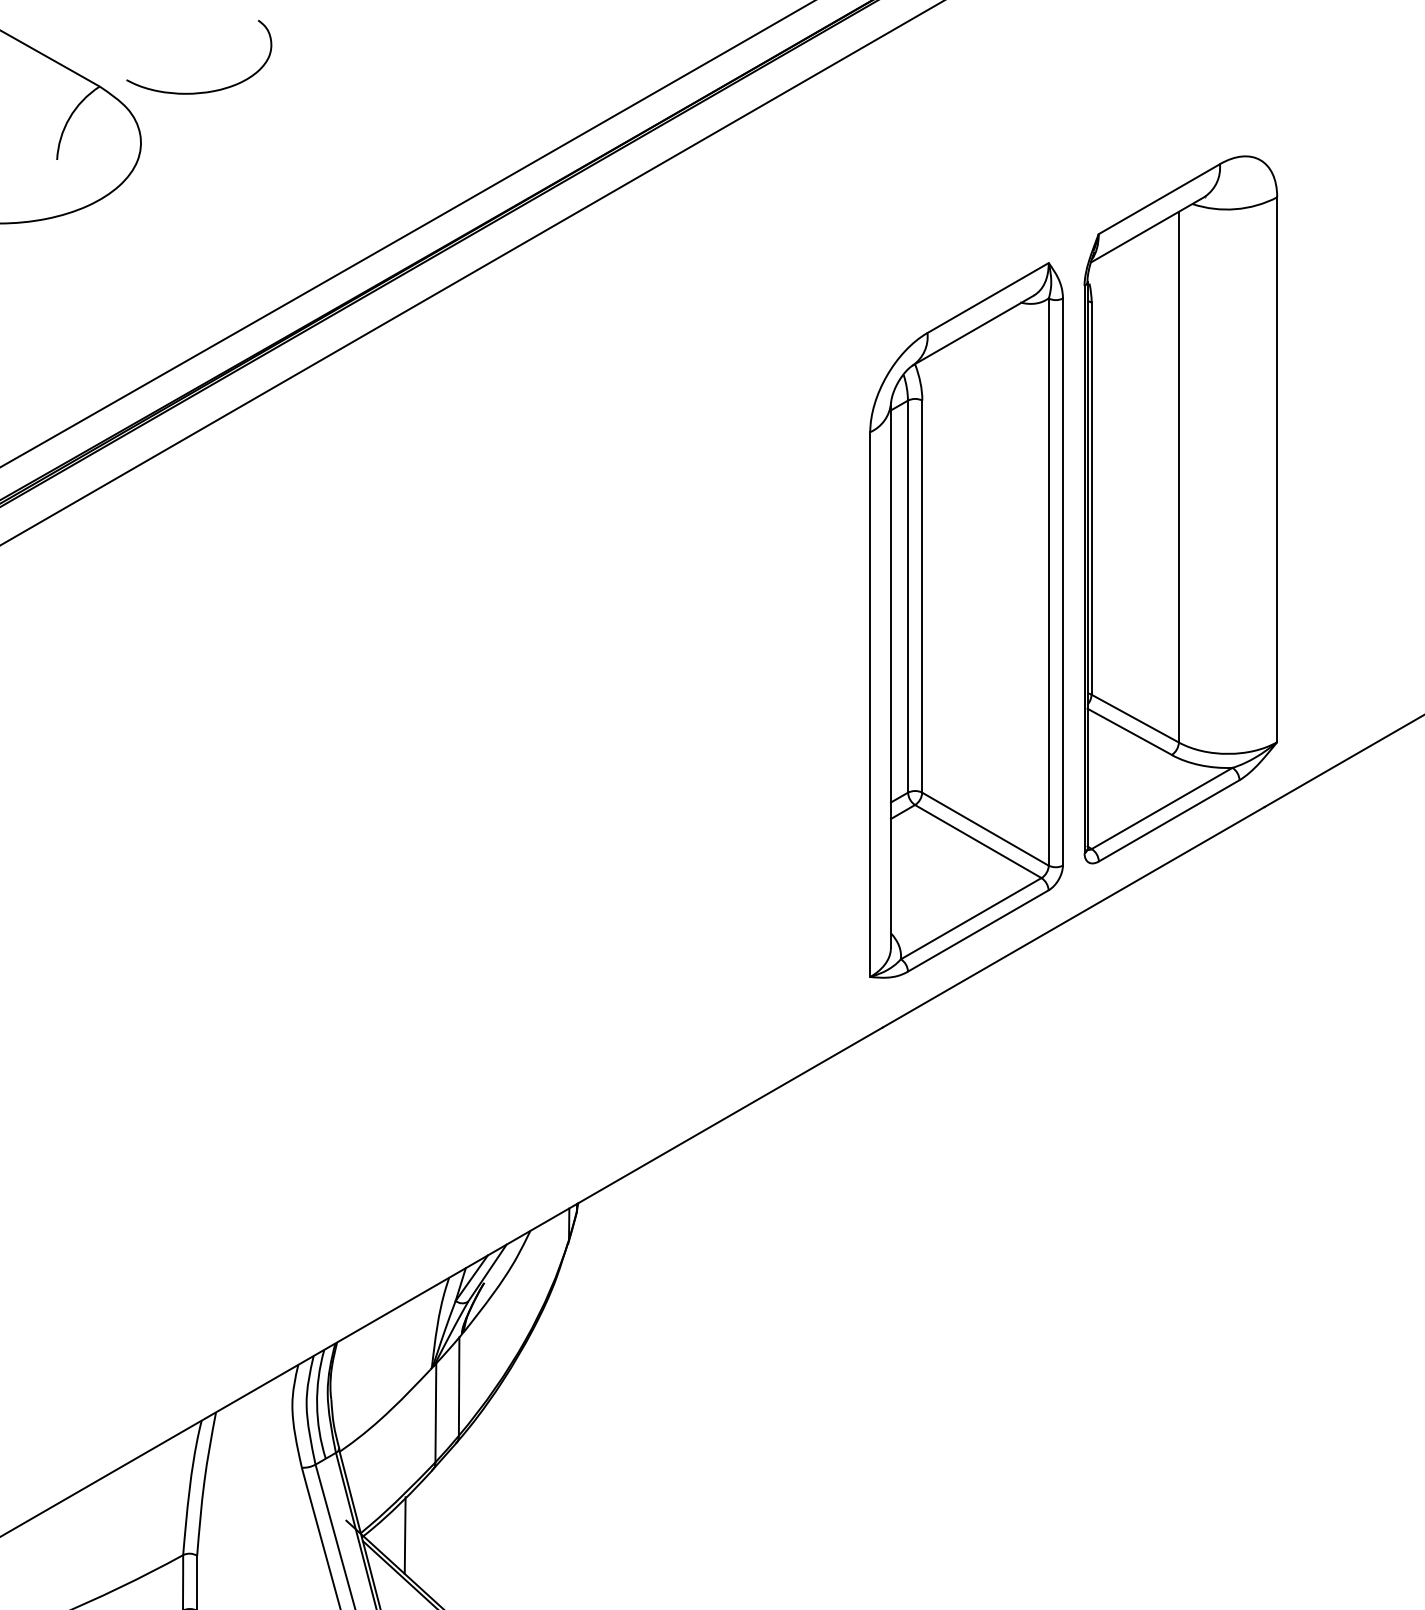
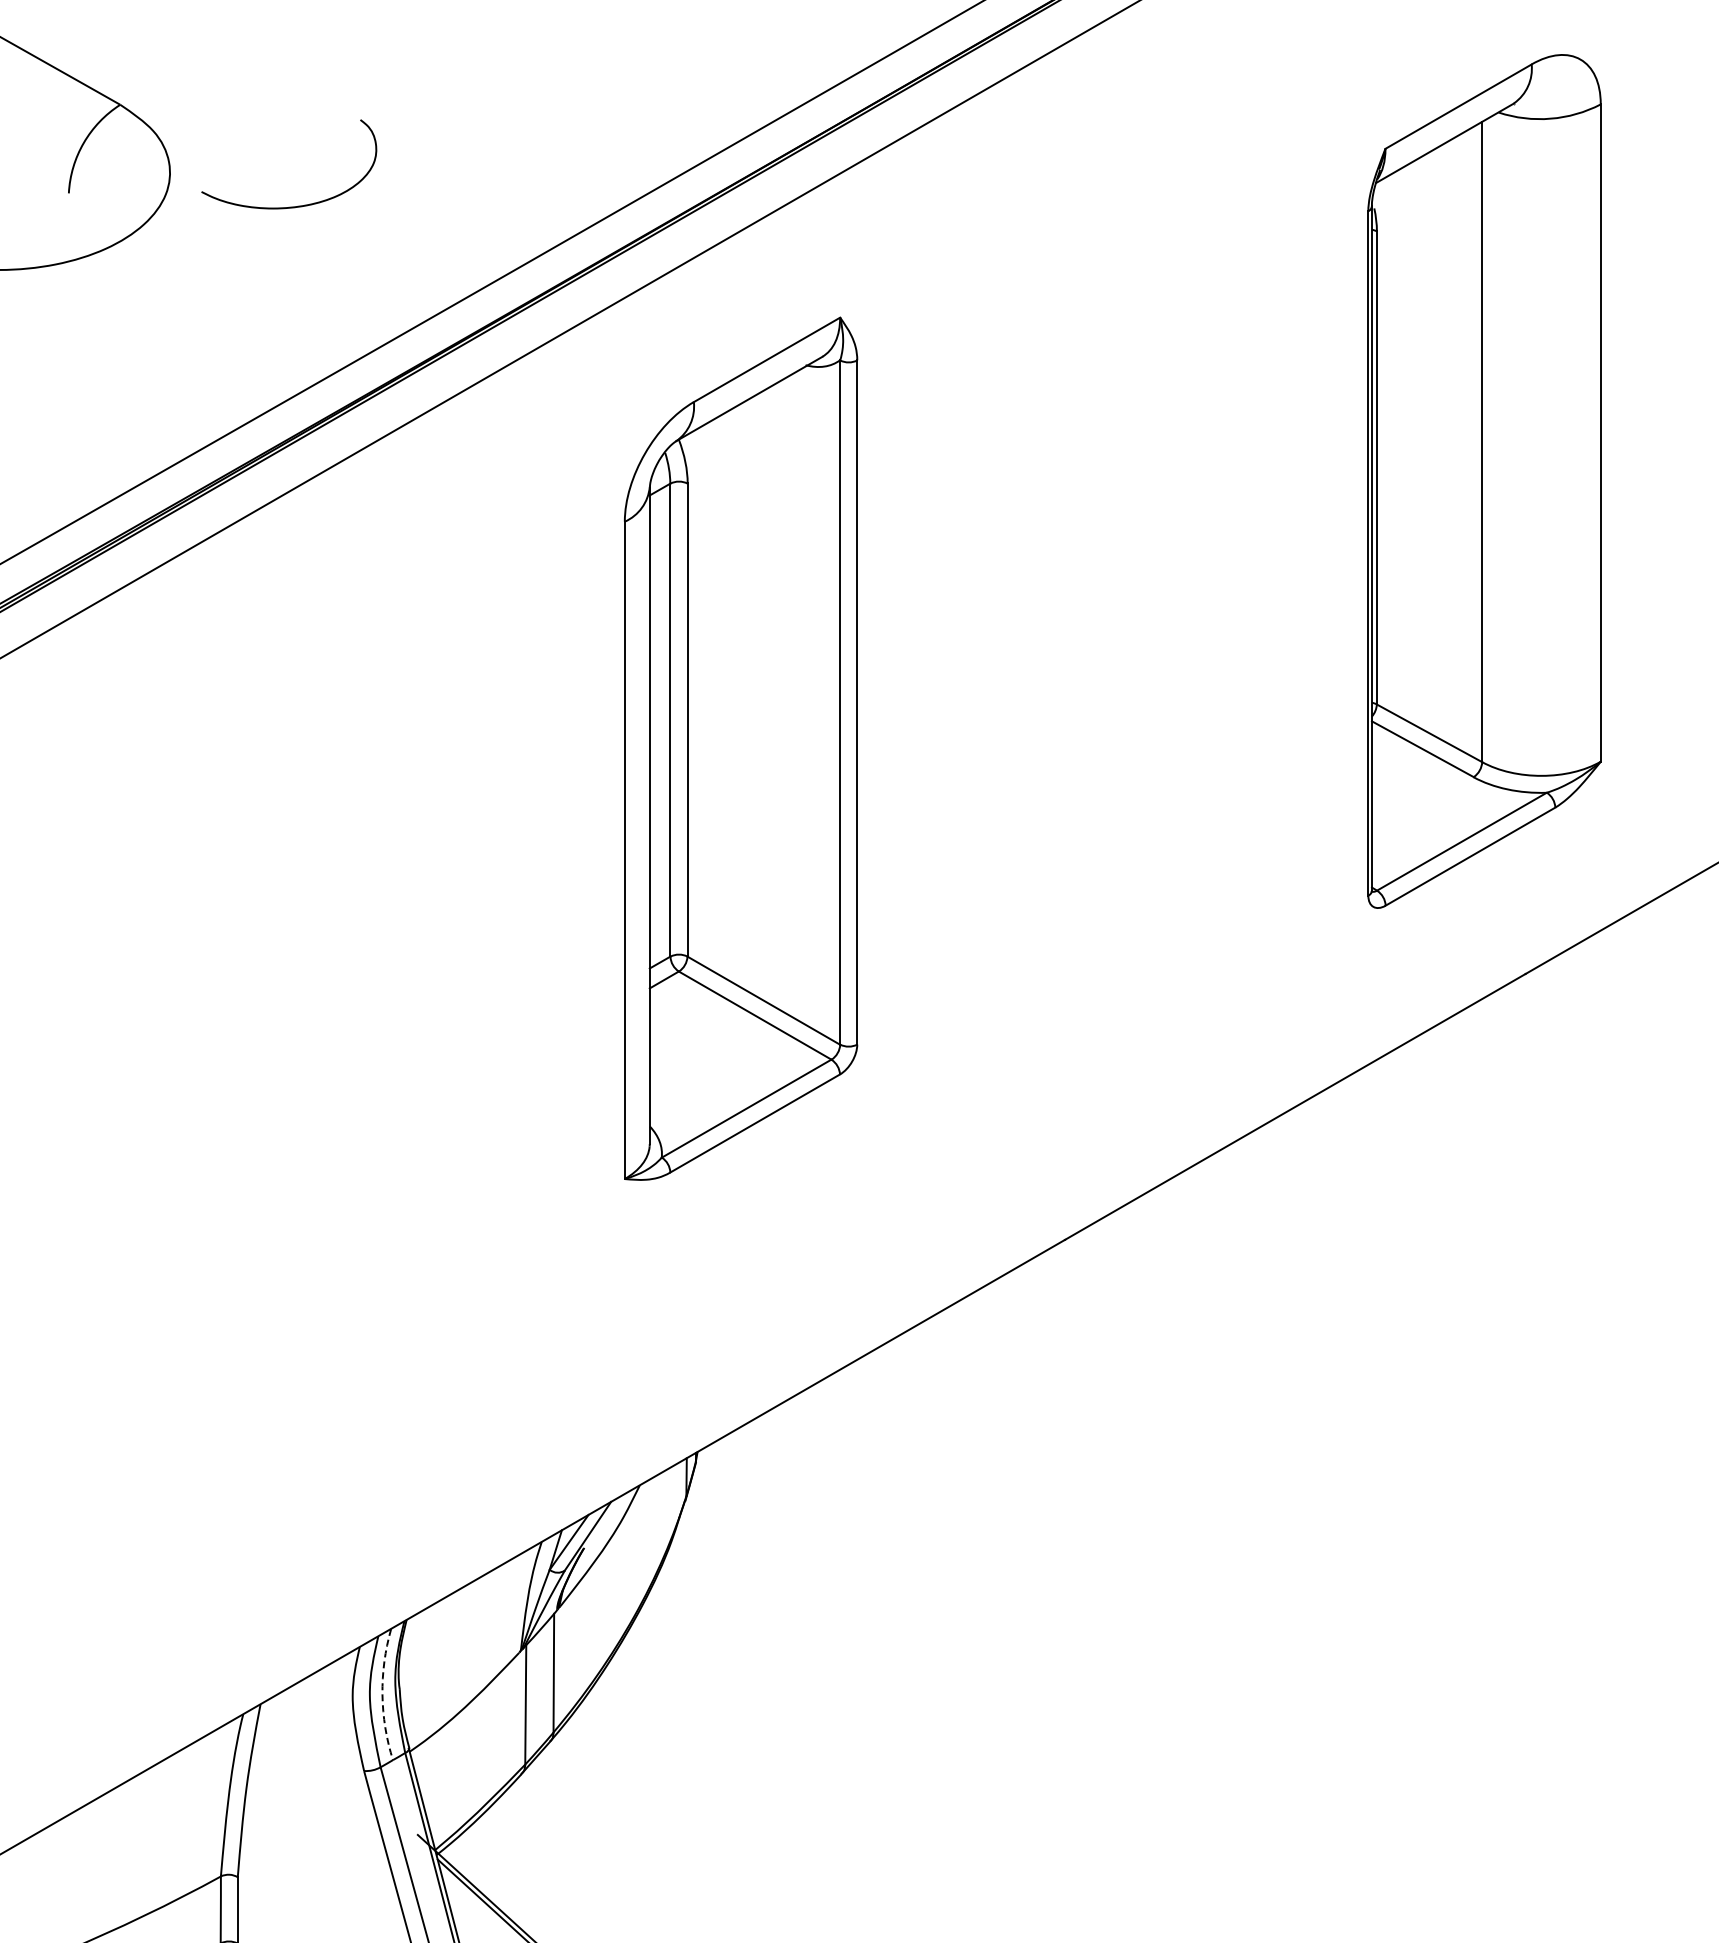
curve: (206, 91) -> (298, 205), moved
part: (1180, 509) -> (1484, 481), moved
part: (966, 620) -> (741, 748), moved
arc: (317, 1404) -> (382, 1694), solid -> dashed
line: (404, 1535) -> (488, 1852), removed

